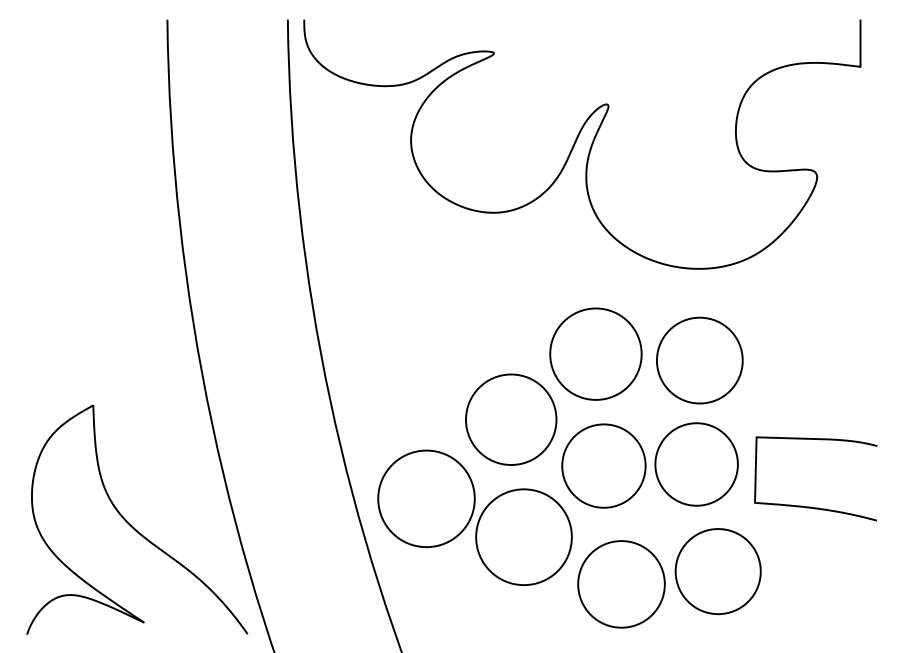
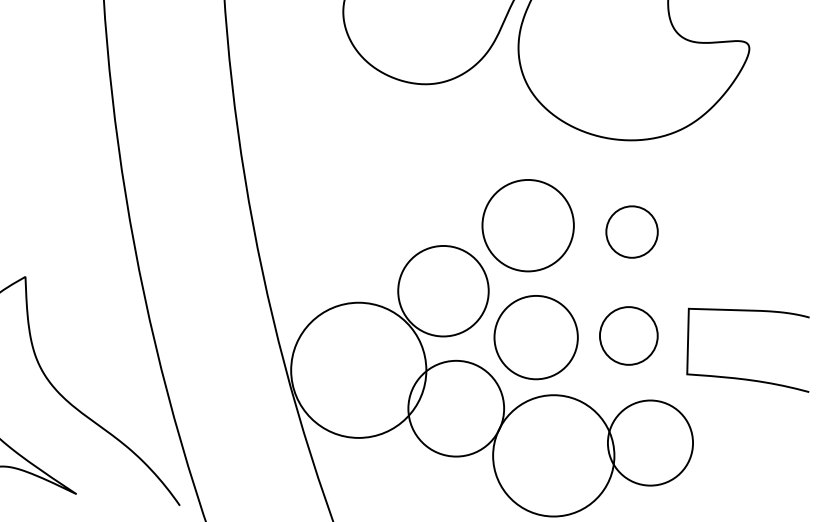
circle: (699, 360) -> (631, 231), size x0.6
circle: (696, 464) -> (628, 335), size x0.7
circle: (426, 498) -> (358, 369), size x1.4
circle: (621, 584) -> (553, 455), size x1.4

